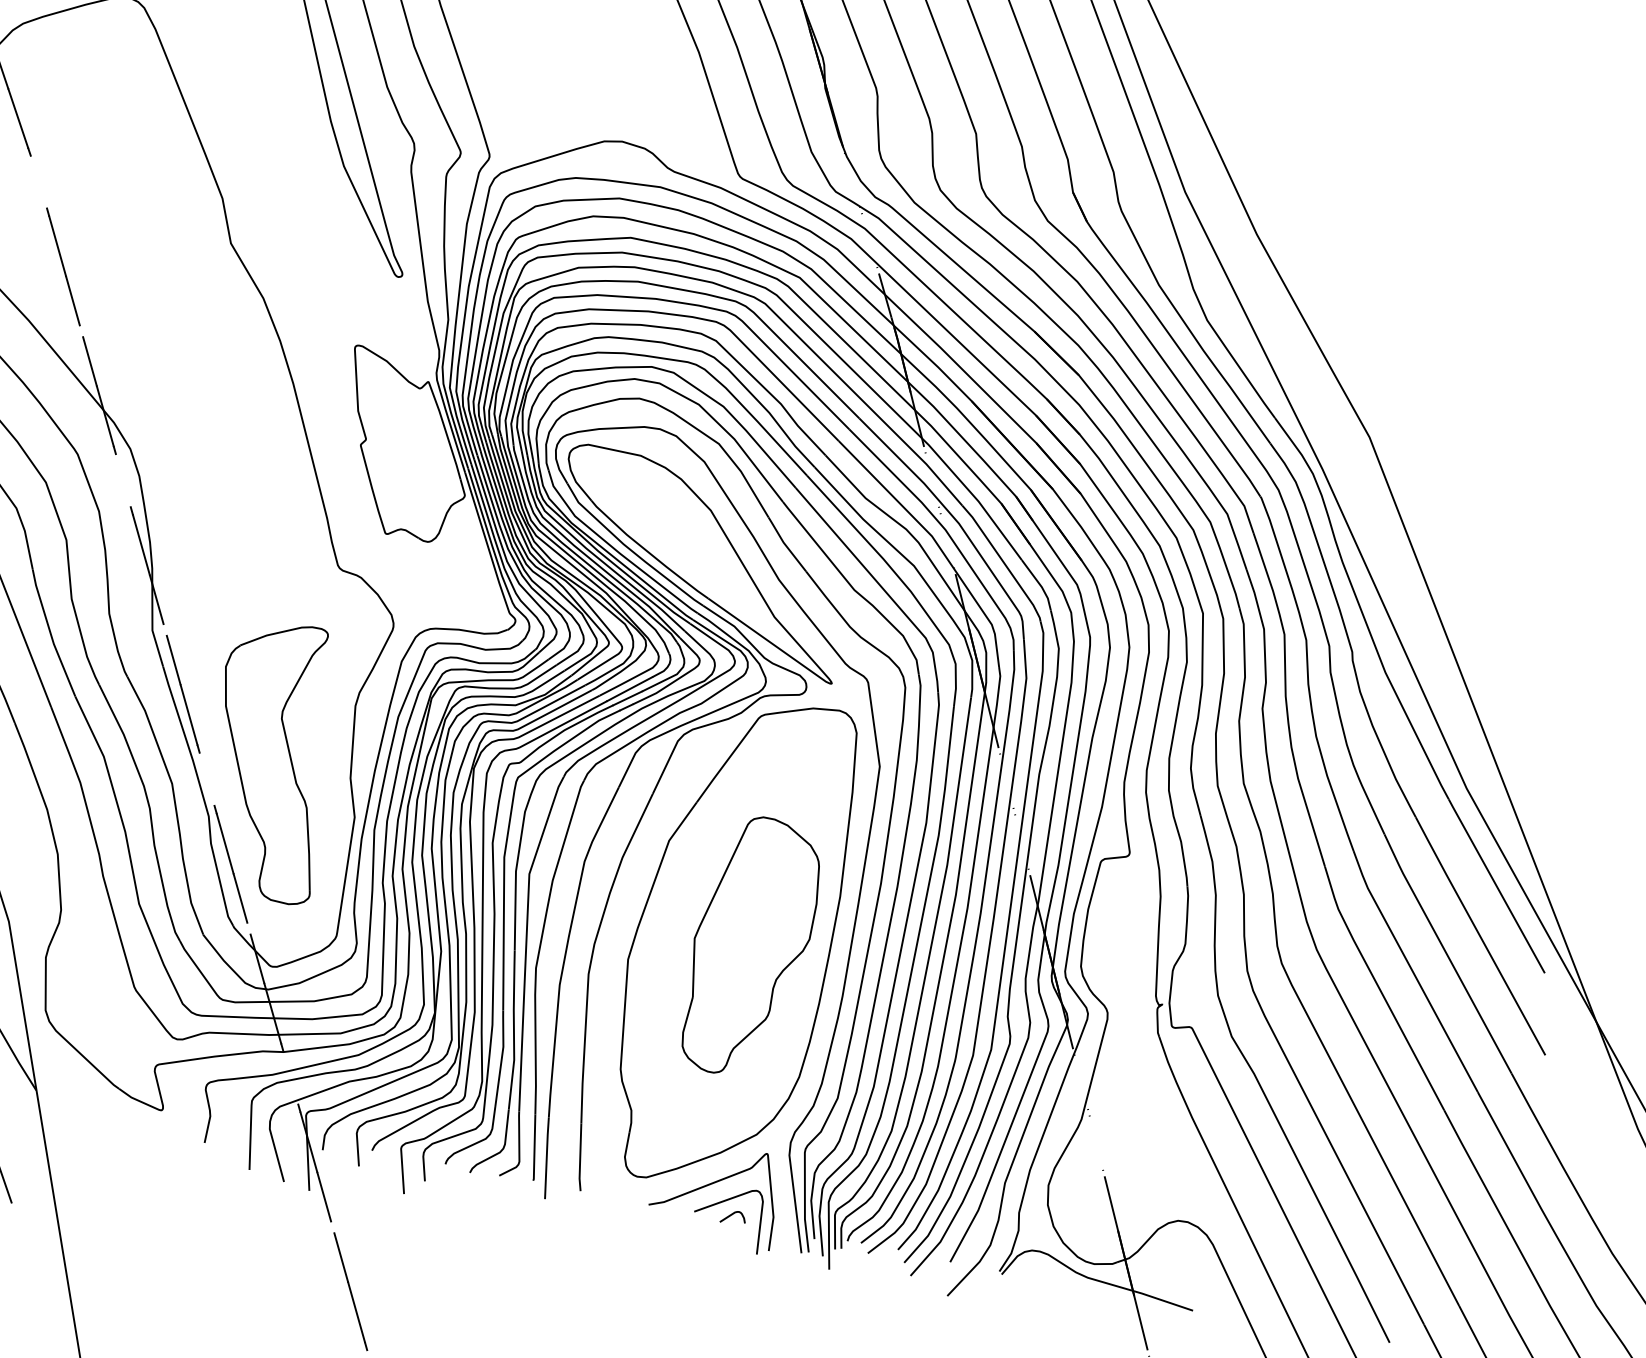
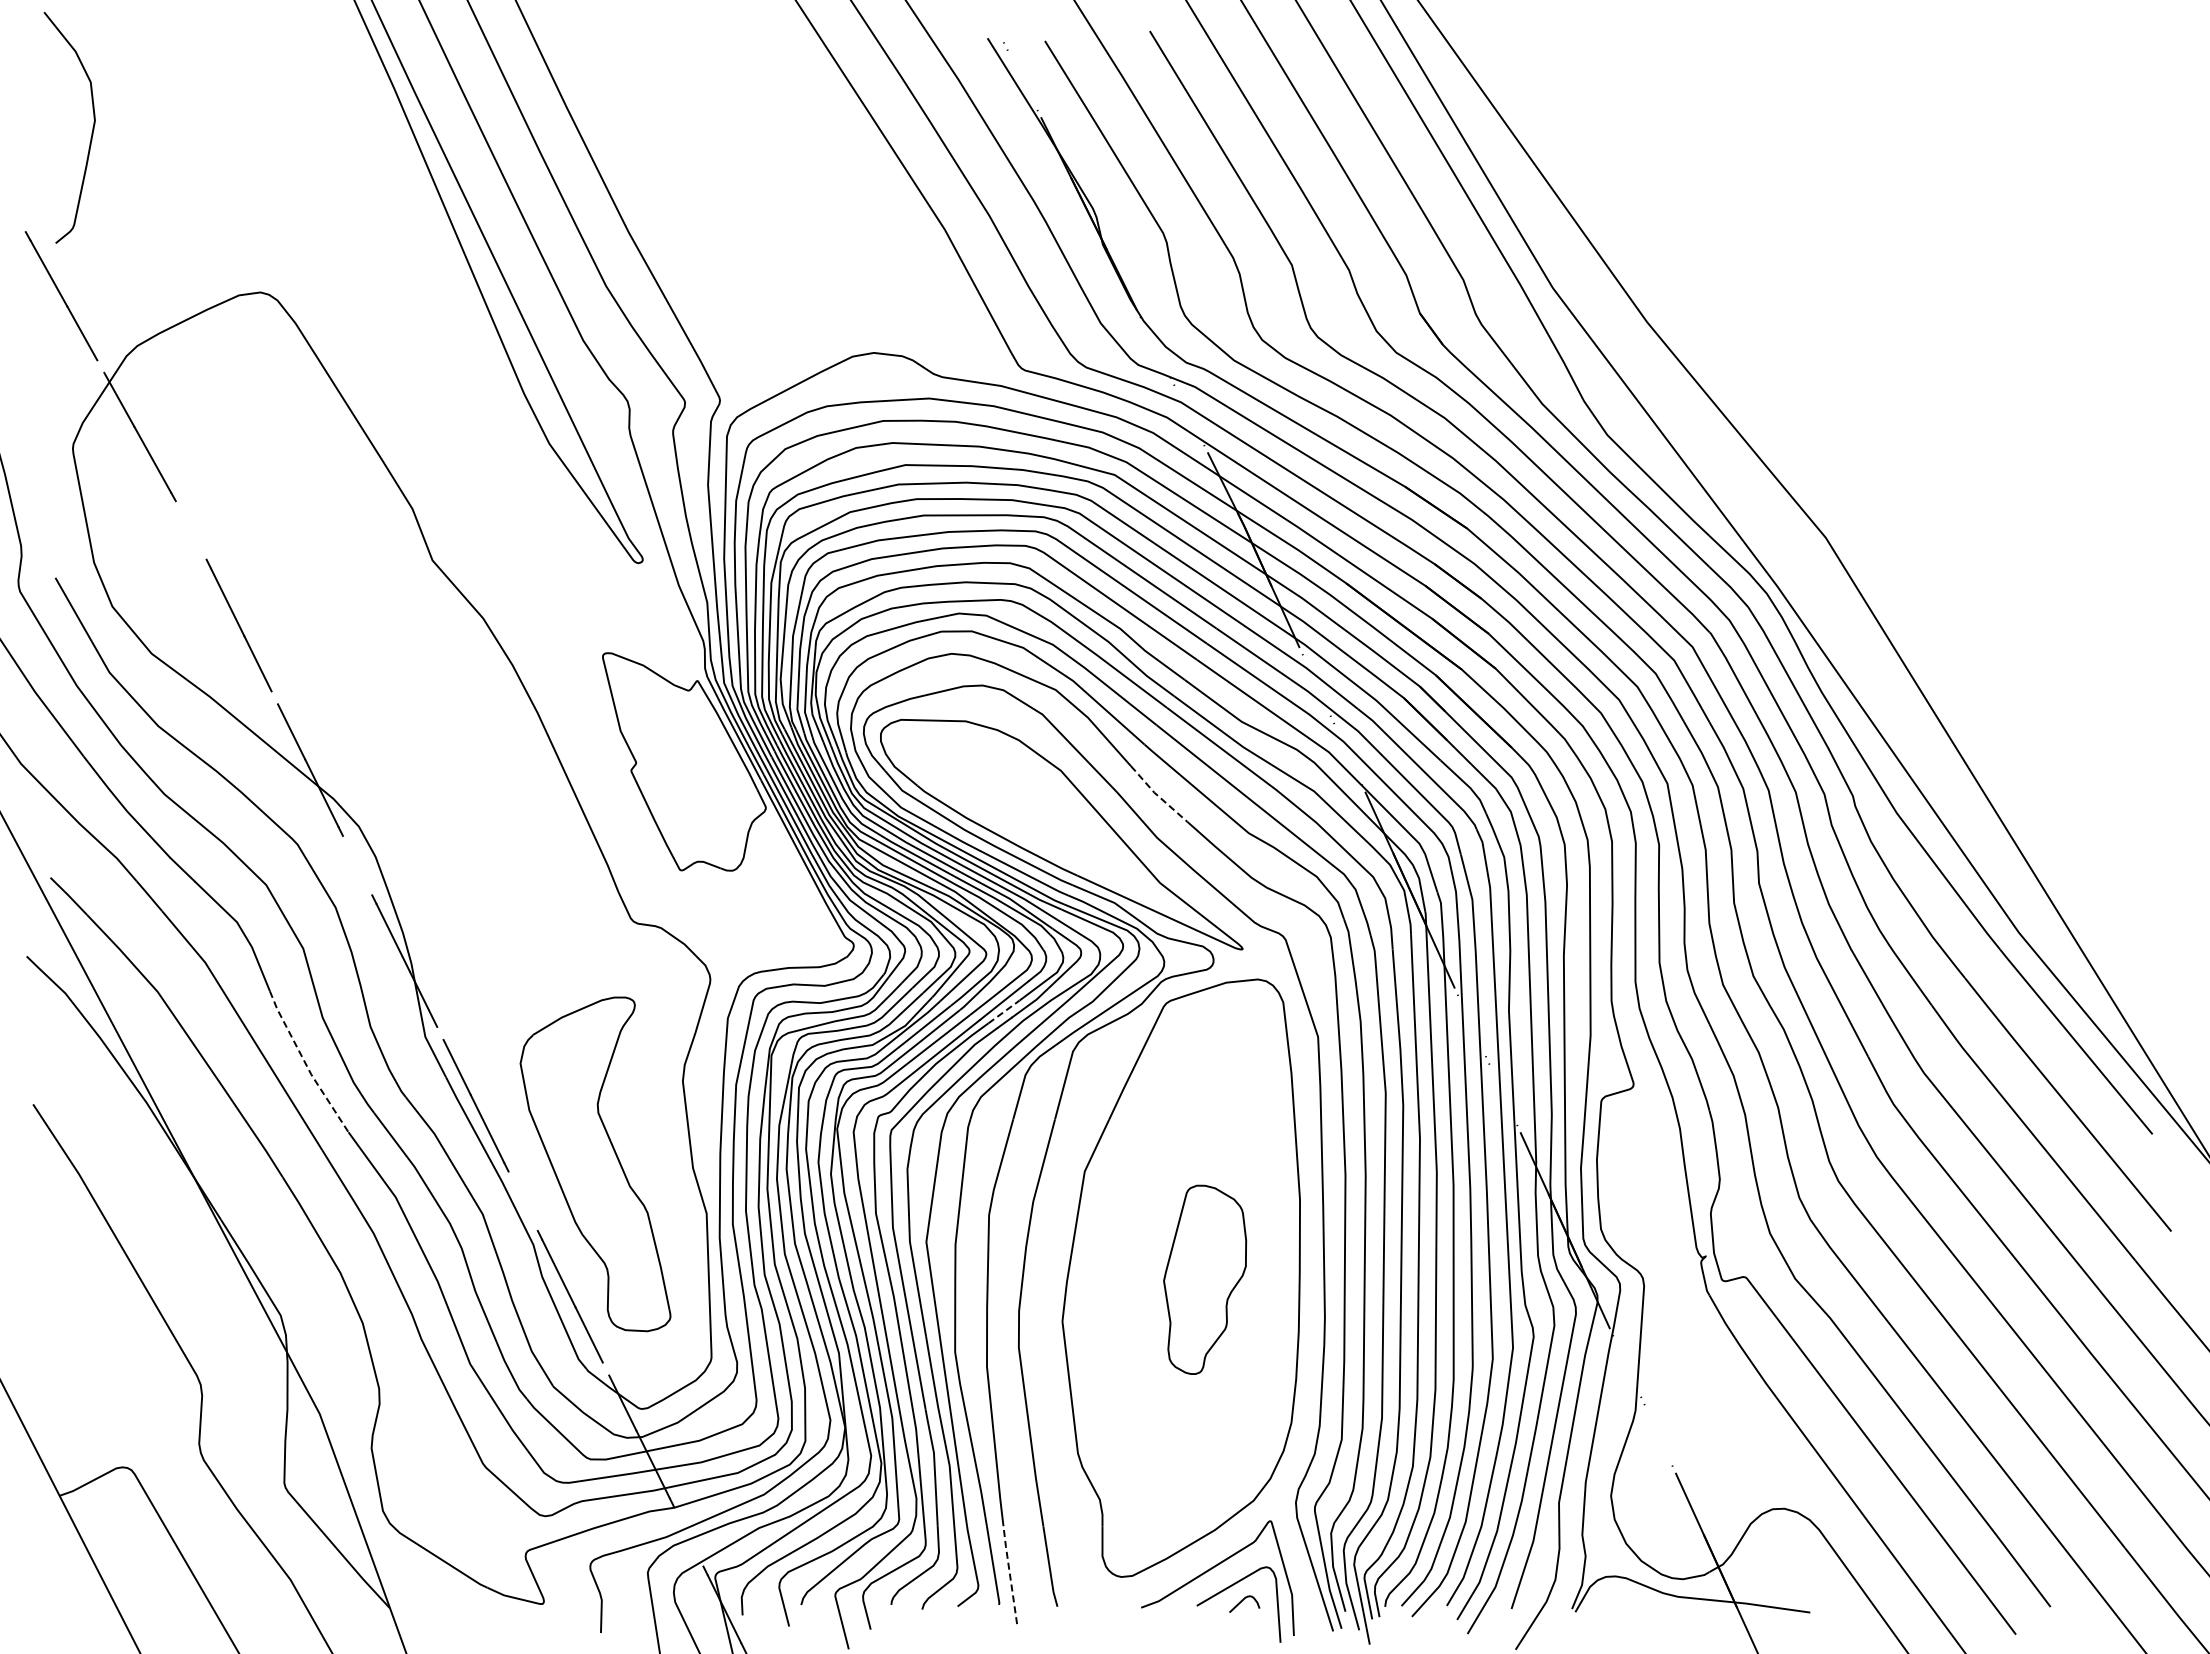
line: (785, 545) -> (1157, 795), solid -> dashed
line: (50, 633) -> (305, 1063), solid -> dashed
line: (628, 698) -> (1004, 1011), solid -> dashed
part: (750, 946) -> (1204, 1279), size x0.6
line: (546, 1157) -> (1009, 1574), solid -> dashed

